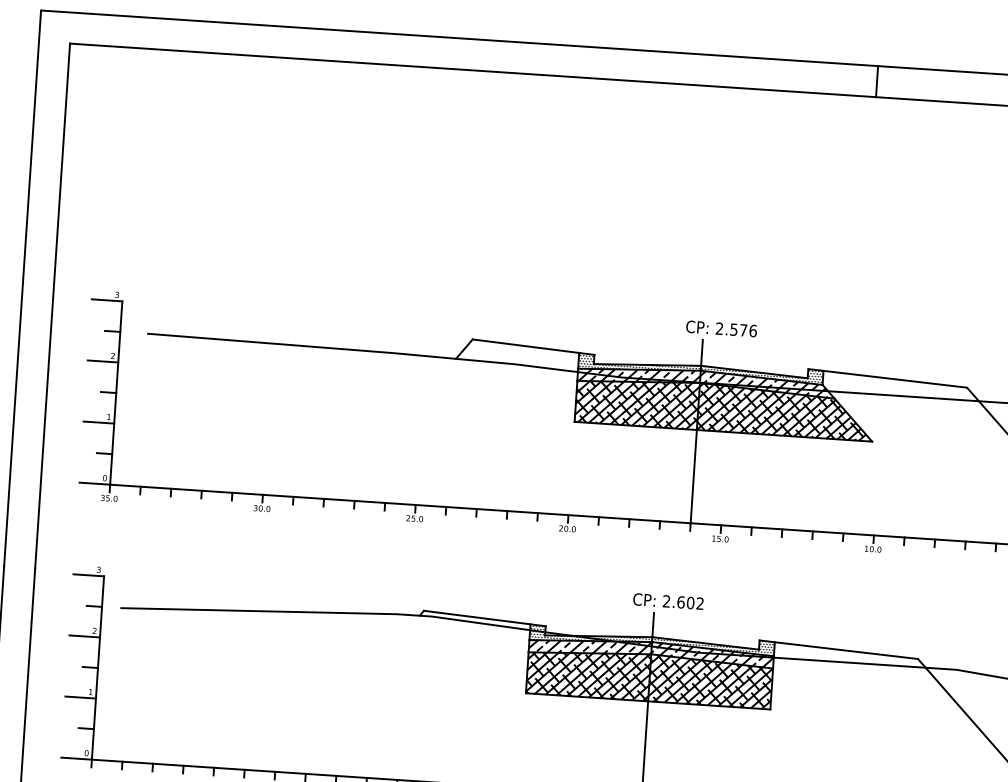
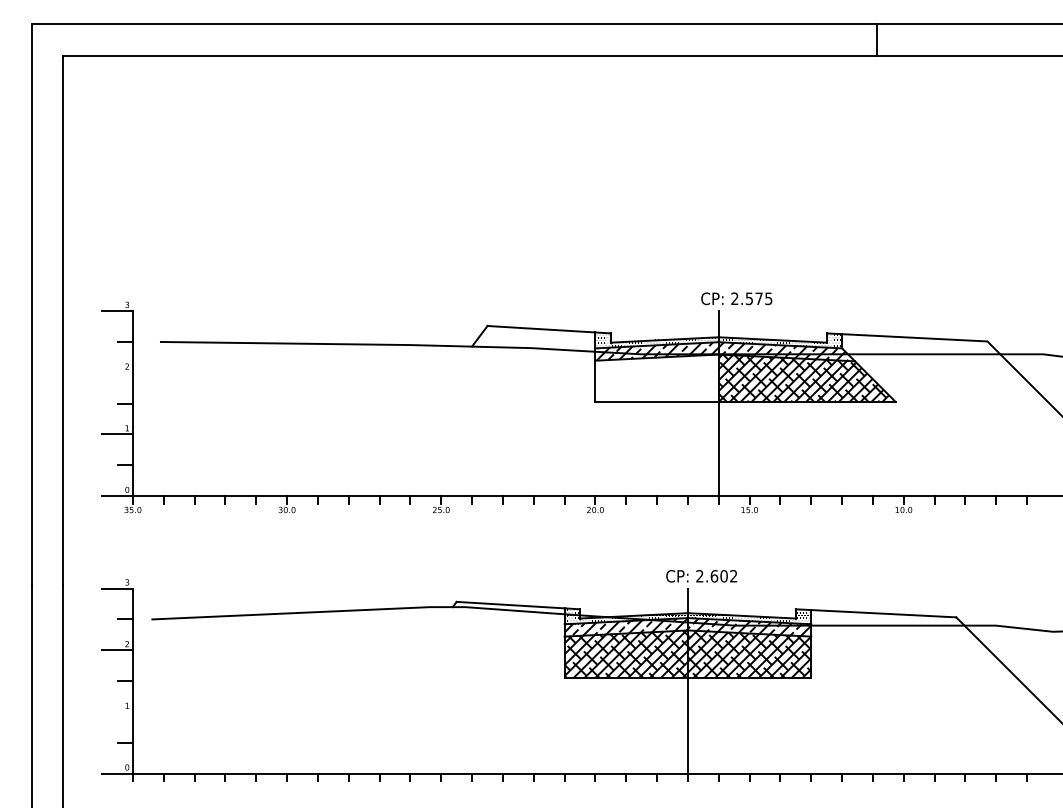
text: (752, 330) -> (768, 298), 2.576 -> 2.575
line: (102, 361) -> (117, 372), removed
hatch: (636, 402) -> (656, 378), removed
line: (80, 697) -> (117, 711), removed

